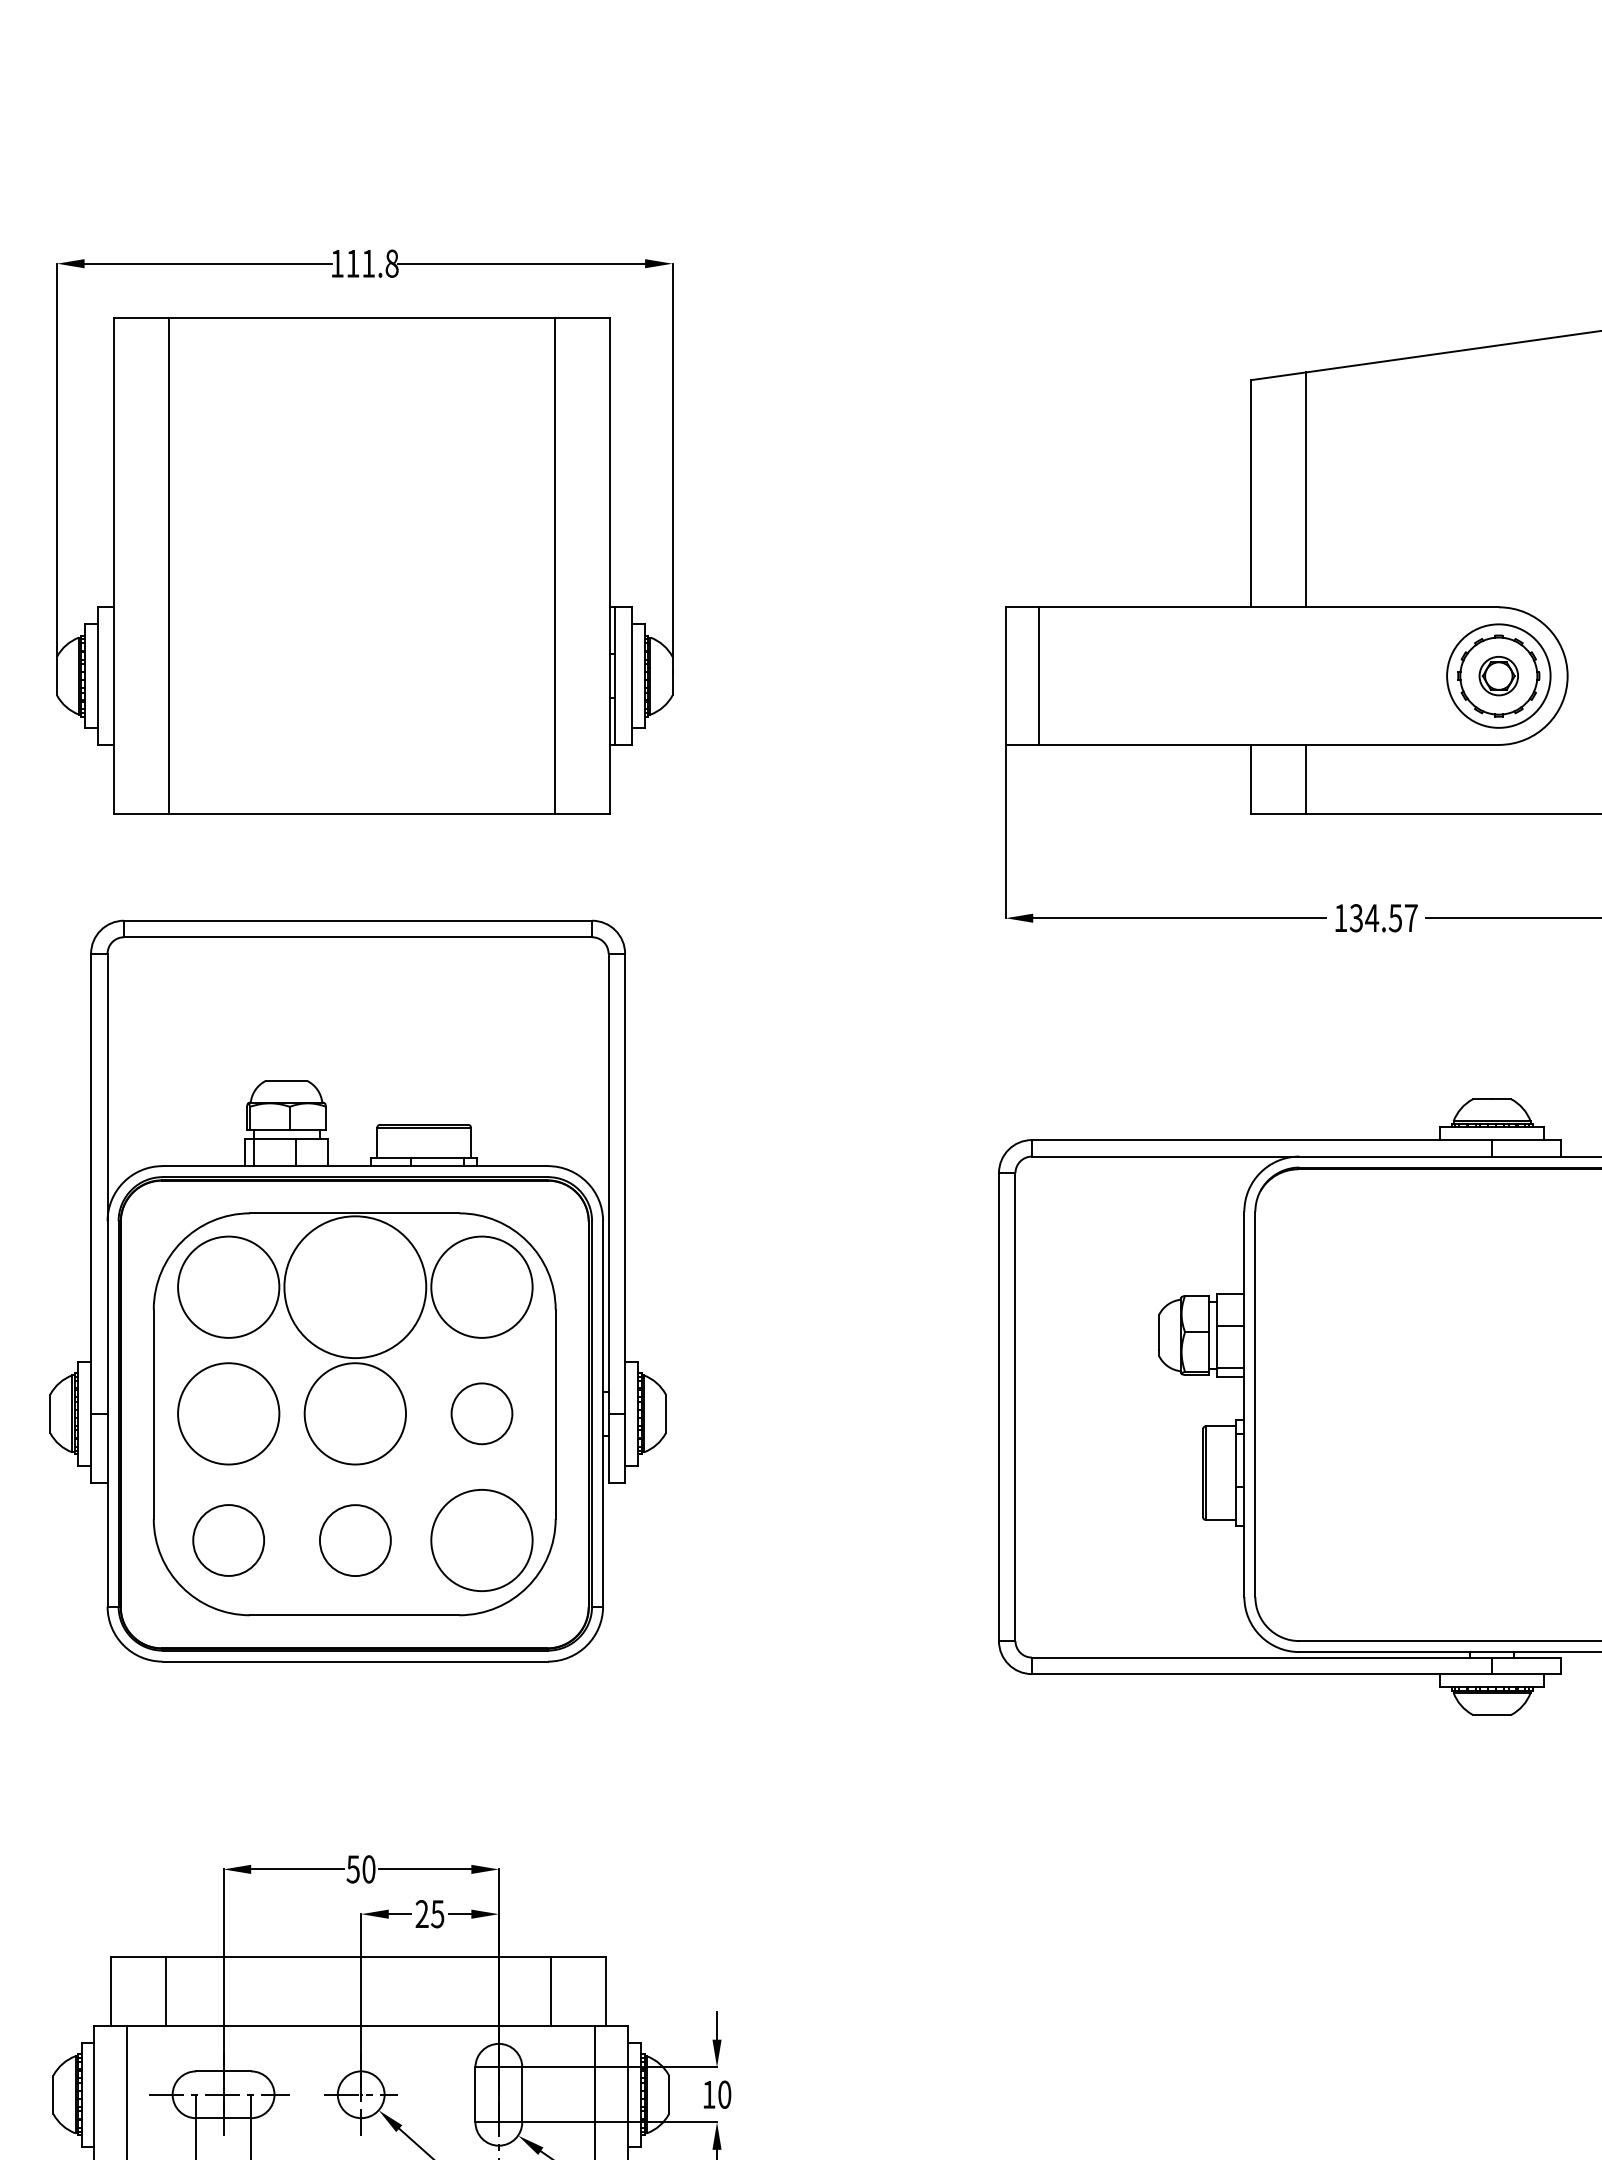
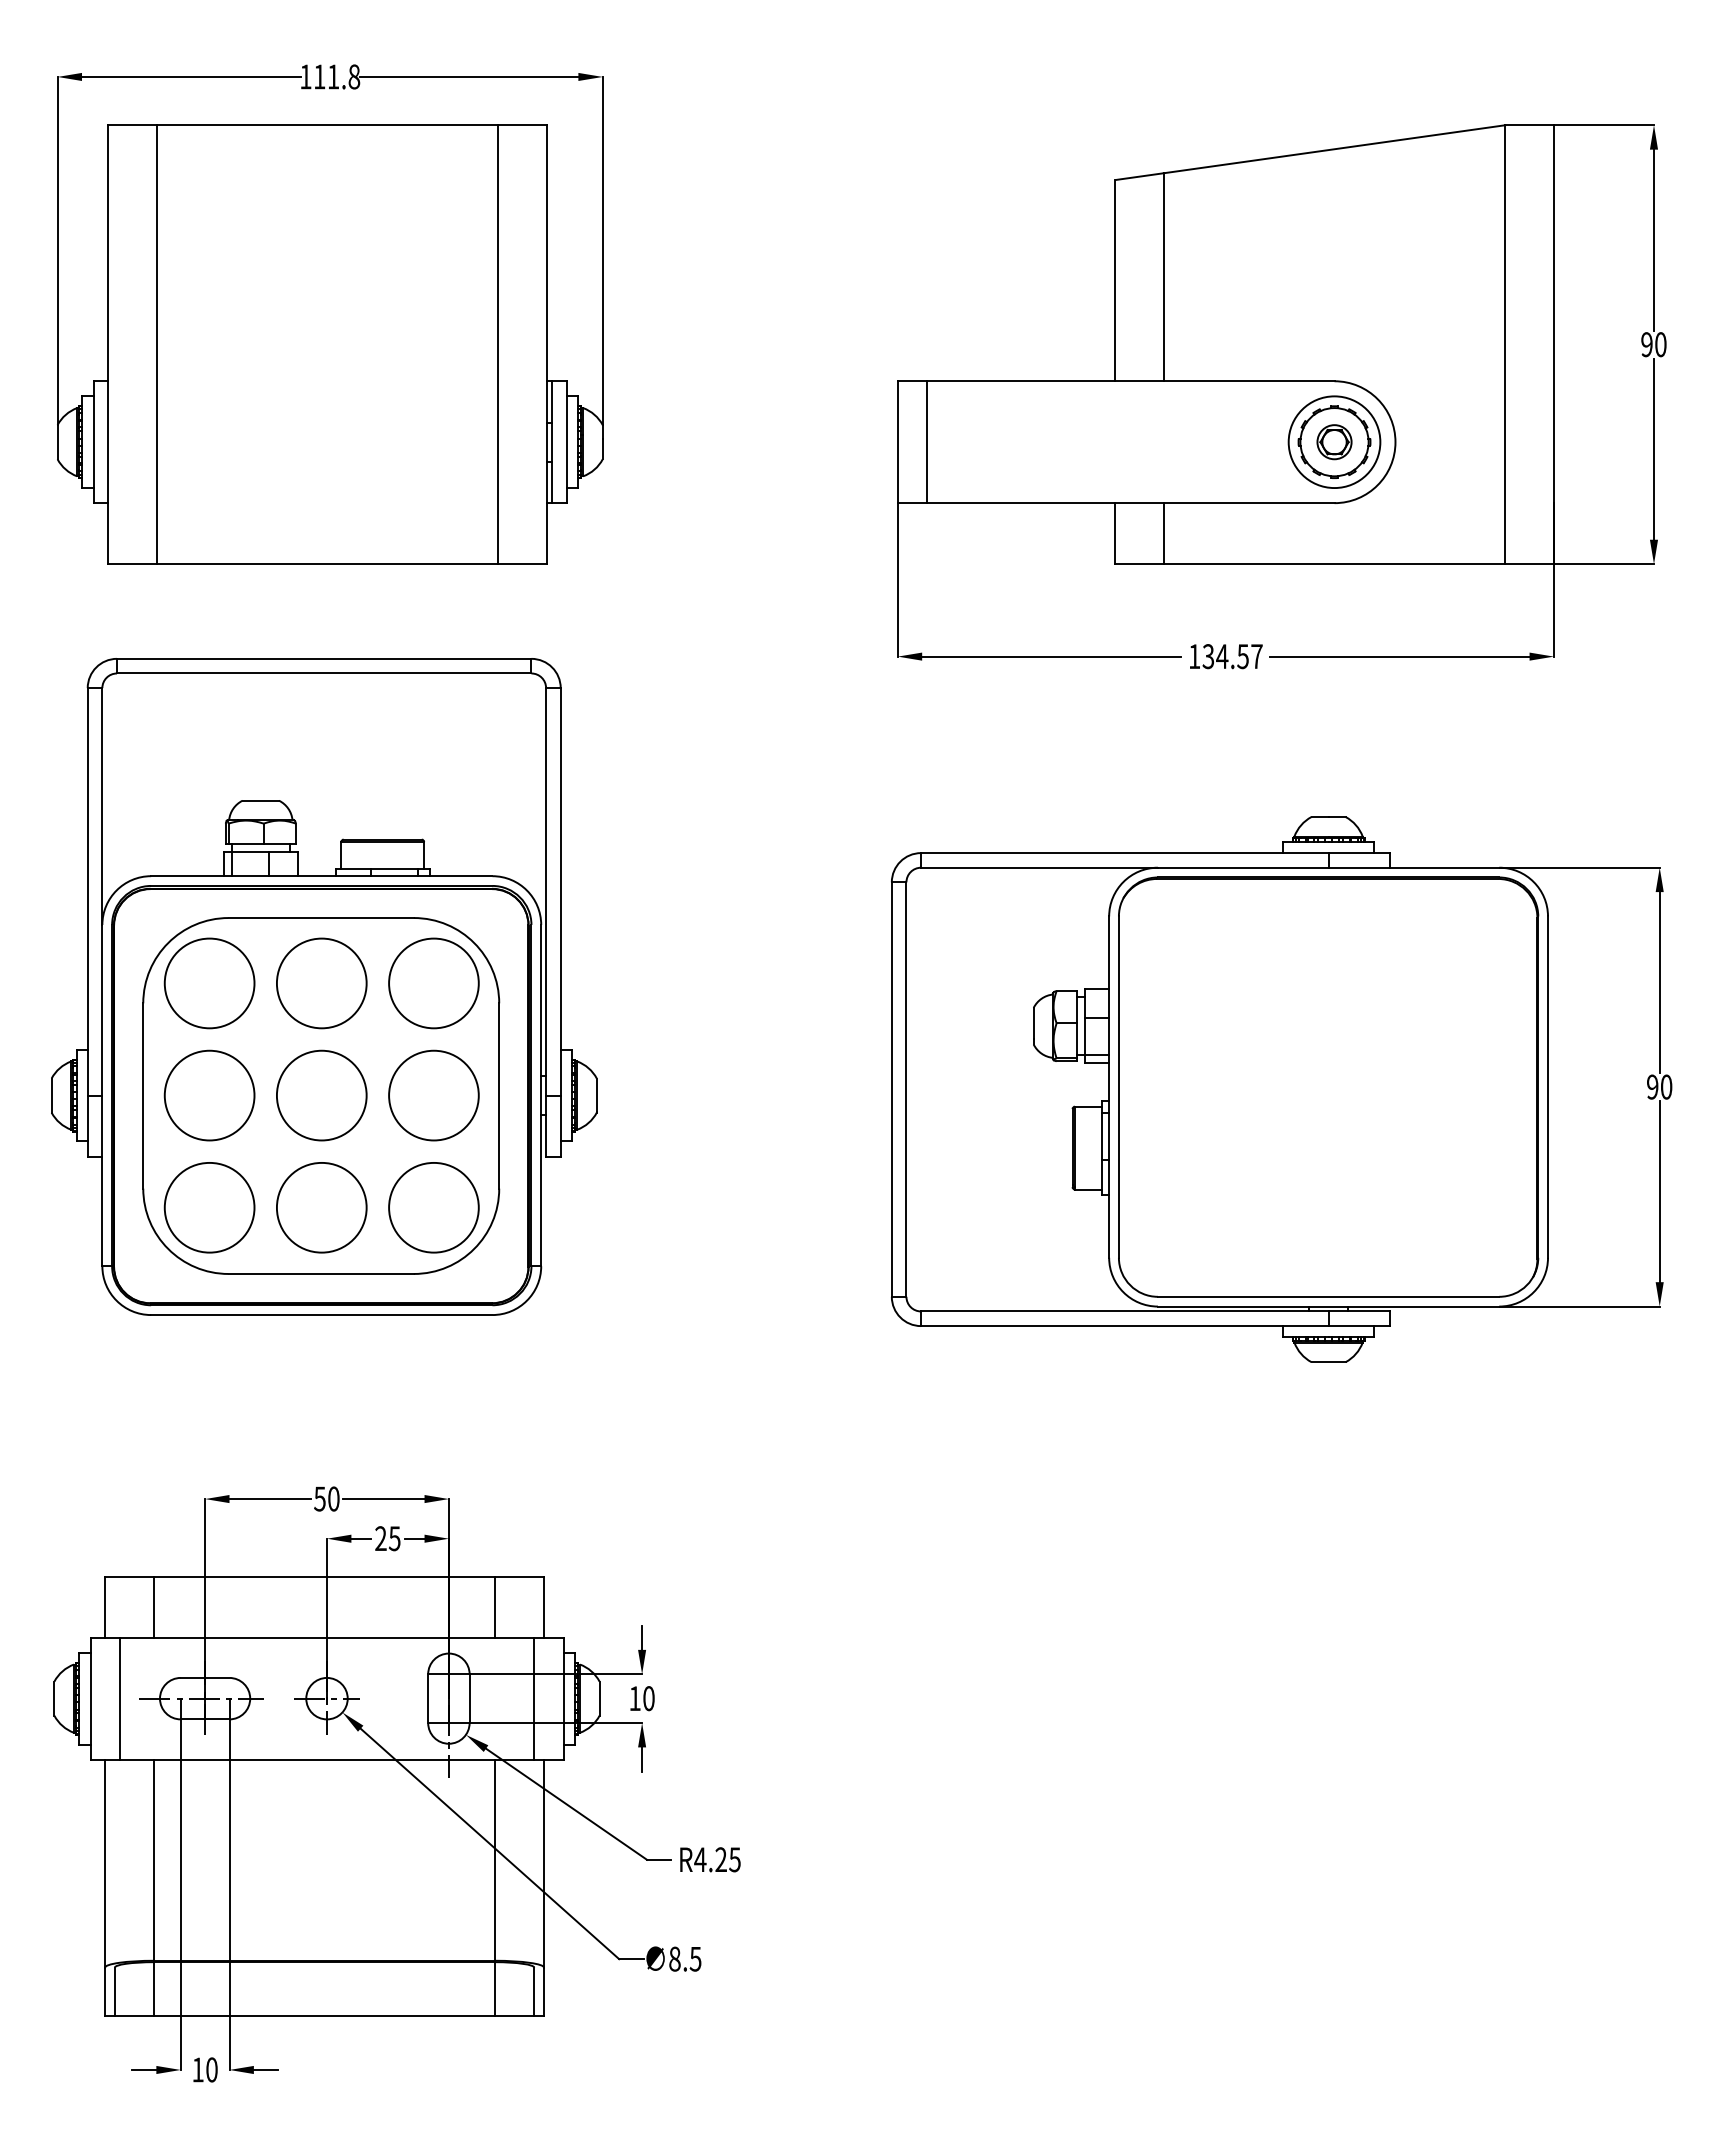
circle: (355, 1287) -> (321, 983), size x0.71
circle: (481, 1413) -> (433, 1095), size x1.67
circle: (228, 1540) -> (209, 1207), size x1.43
circle: (355, 1540) -> (321, 1207), size x1.43

